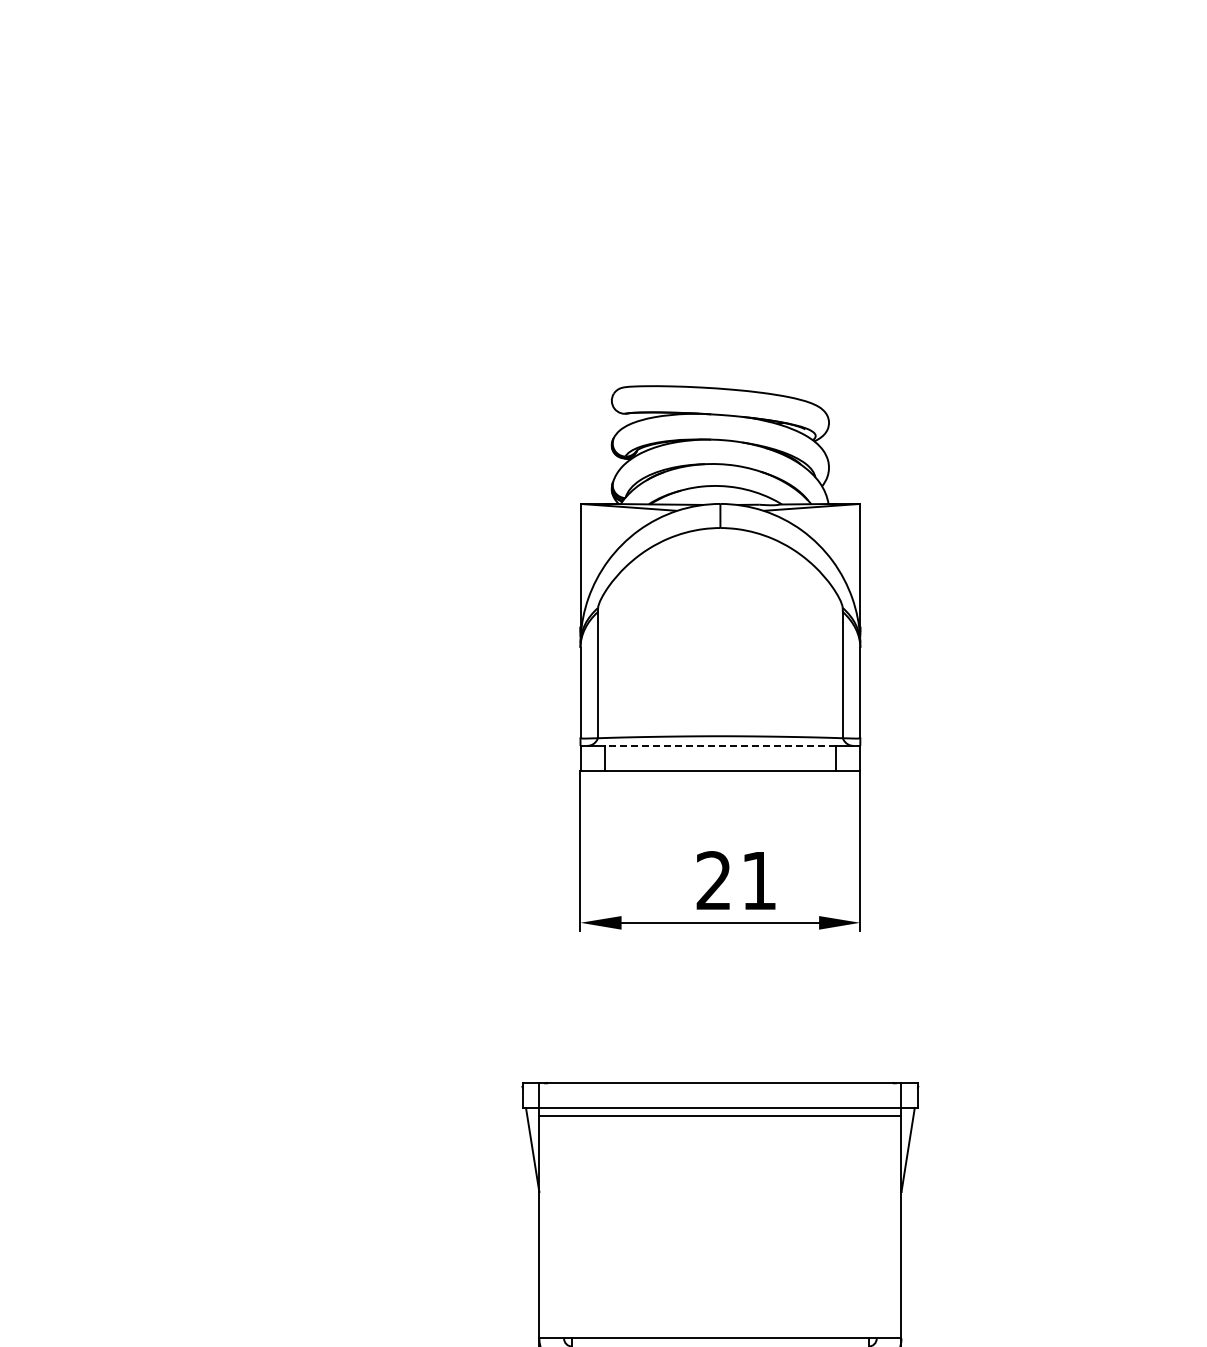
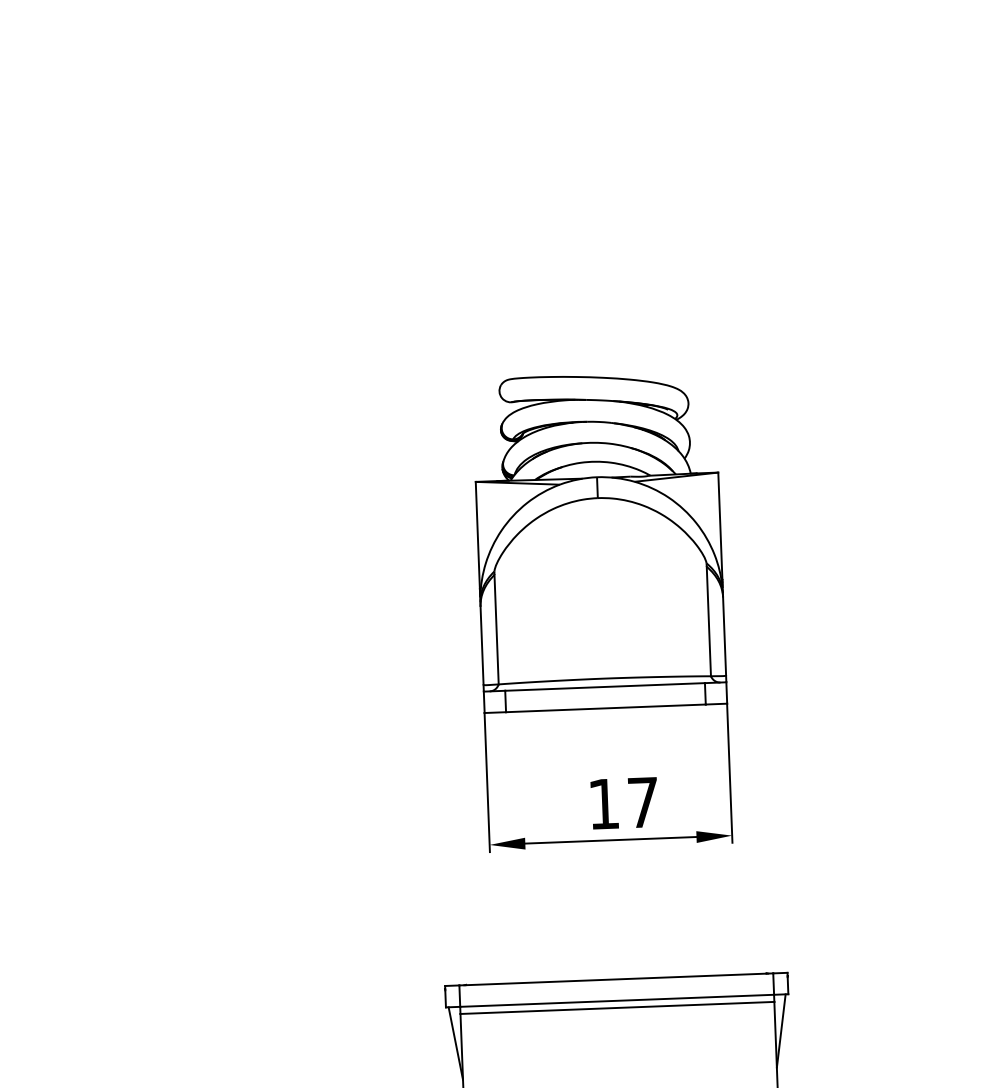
line: (719, 745) -> (604, 686), dashed -> solid
text: (735, 880) -> (622, 803), 21 -> 17

